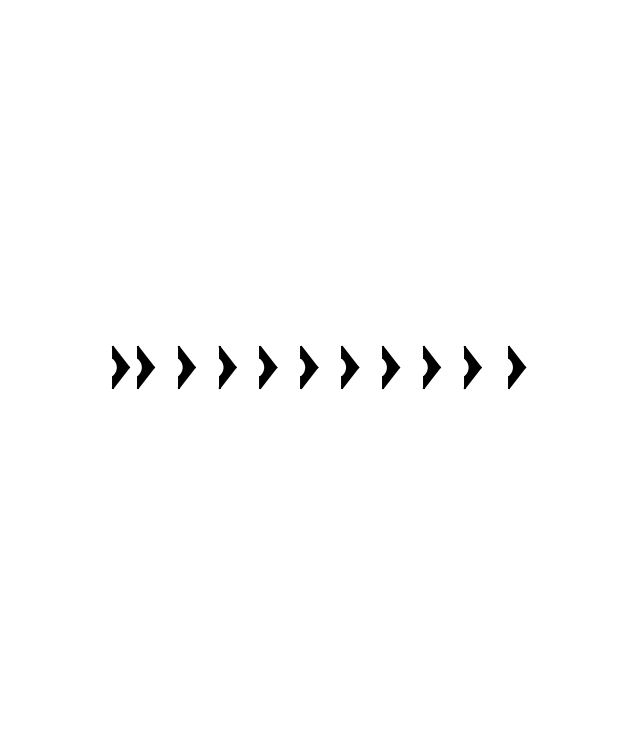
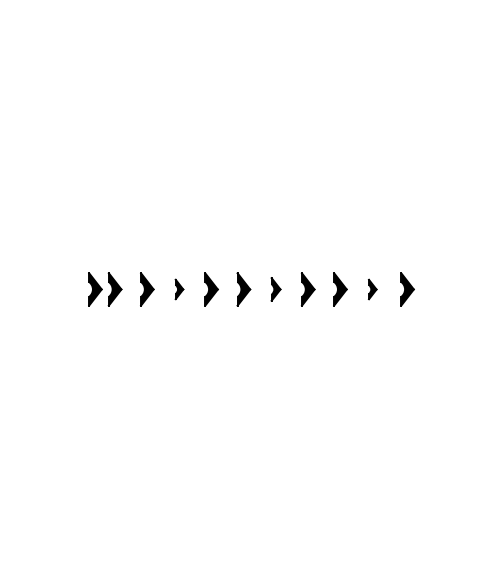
part: (227, 367) -> (179, 289), size x0.6
part: (349, 367) -> (275, 289), size x0.7
part: (472, 367) -> (372, 289), size x0.6

